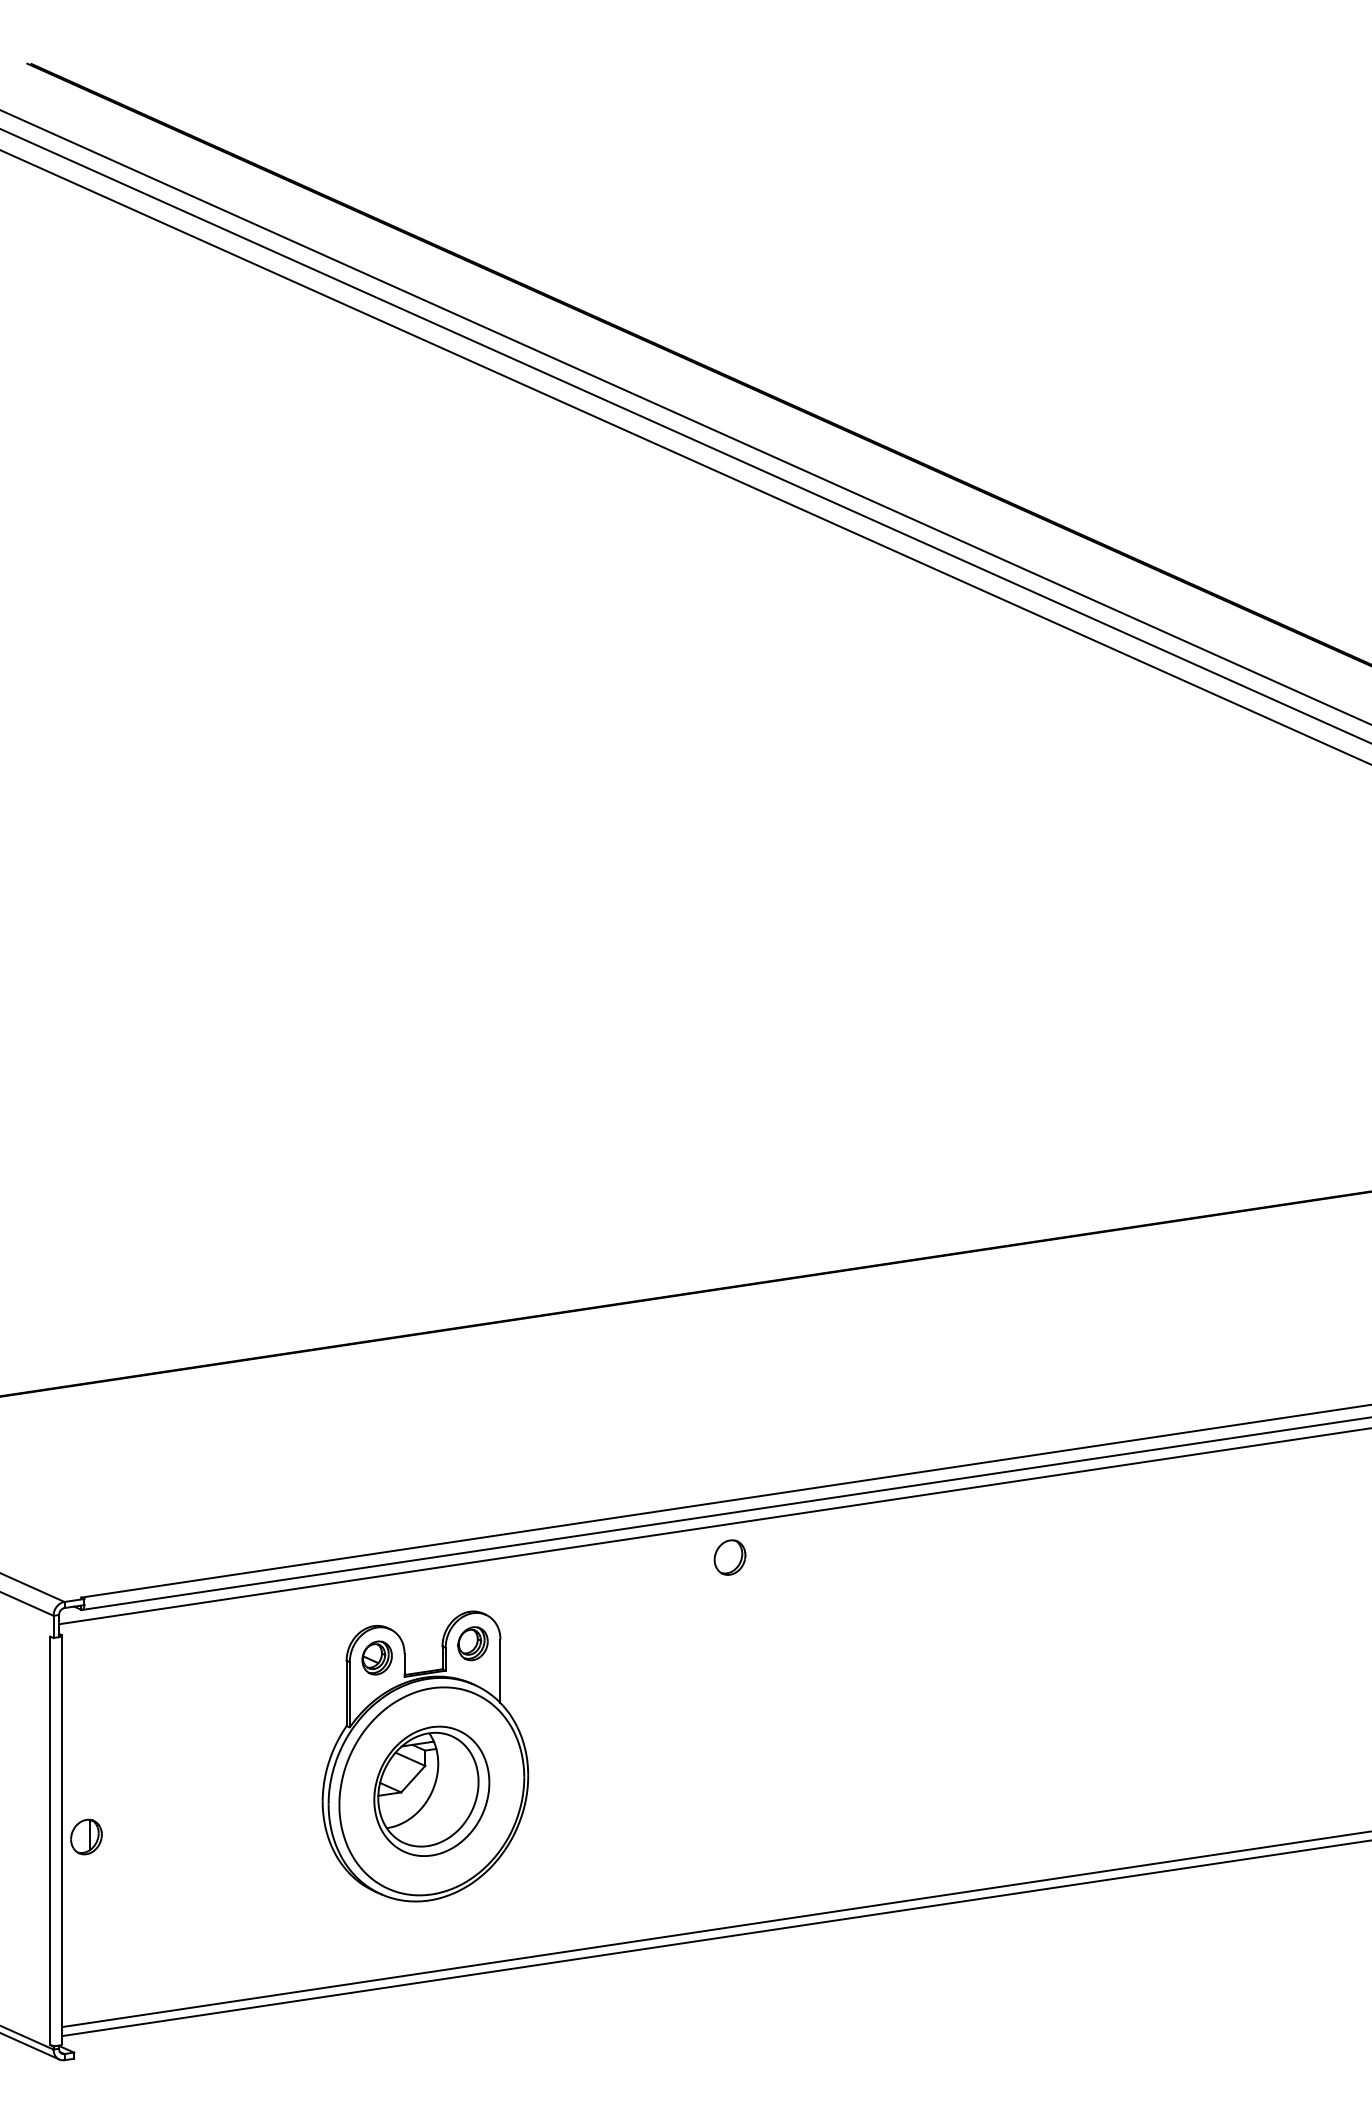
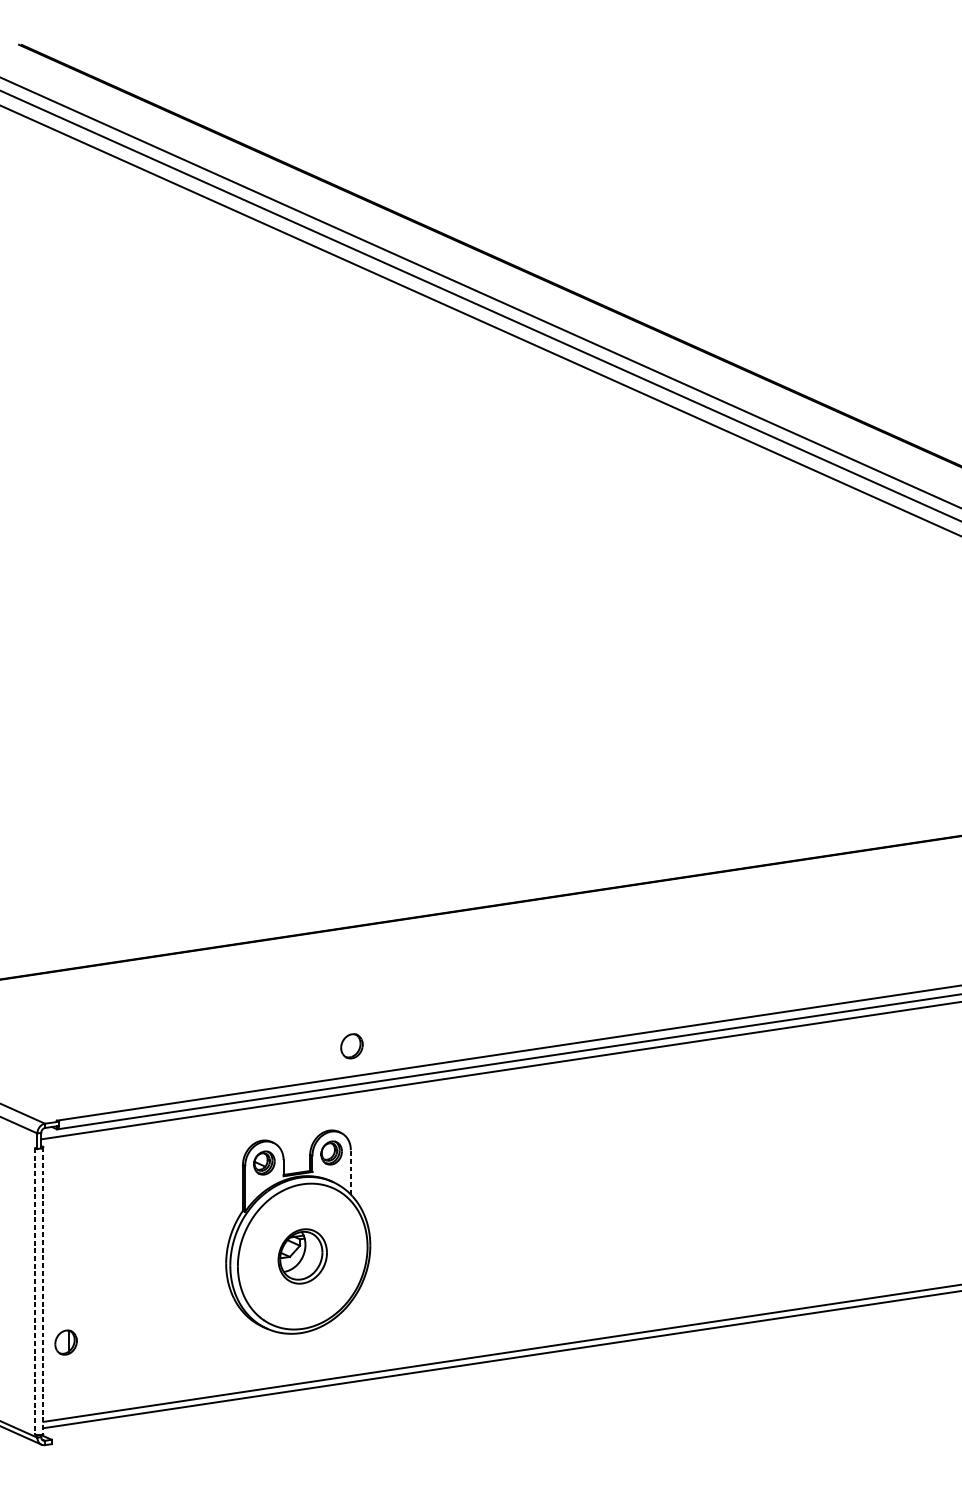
part: (729, 1557) -> (351, 1046), moved
line: (500, 1671) -> (350, 1172), solid -> dashed
part: (431, 1790) -> (302, 1255), size x0.6
part: (86, 1836) -> (66, 1342), moved
line: (62, 1840) -> (43, 1291), solid -> dashed
line: (50, 1841) -> (35, 1291), solid -> dashed

